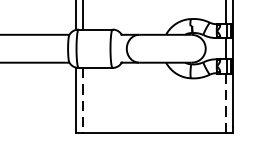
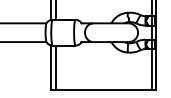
line: (82, 102) -> (55, 68), dashed -> solid
line: (225, 103) -> (151, 69), dashed -> solid

